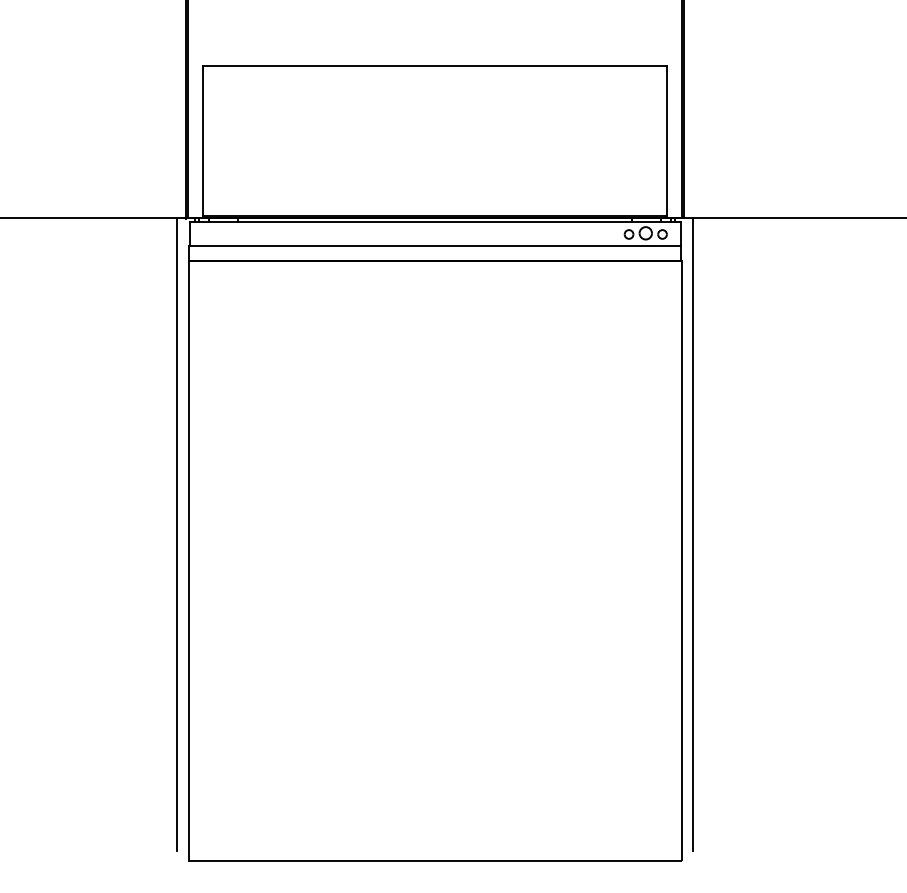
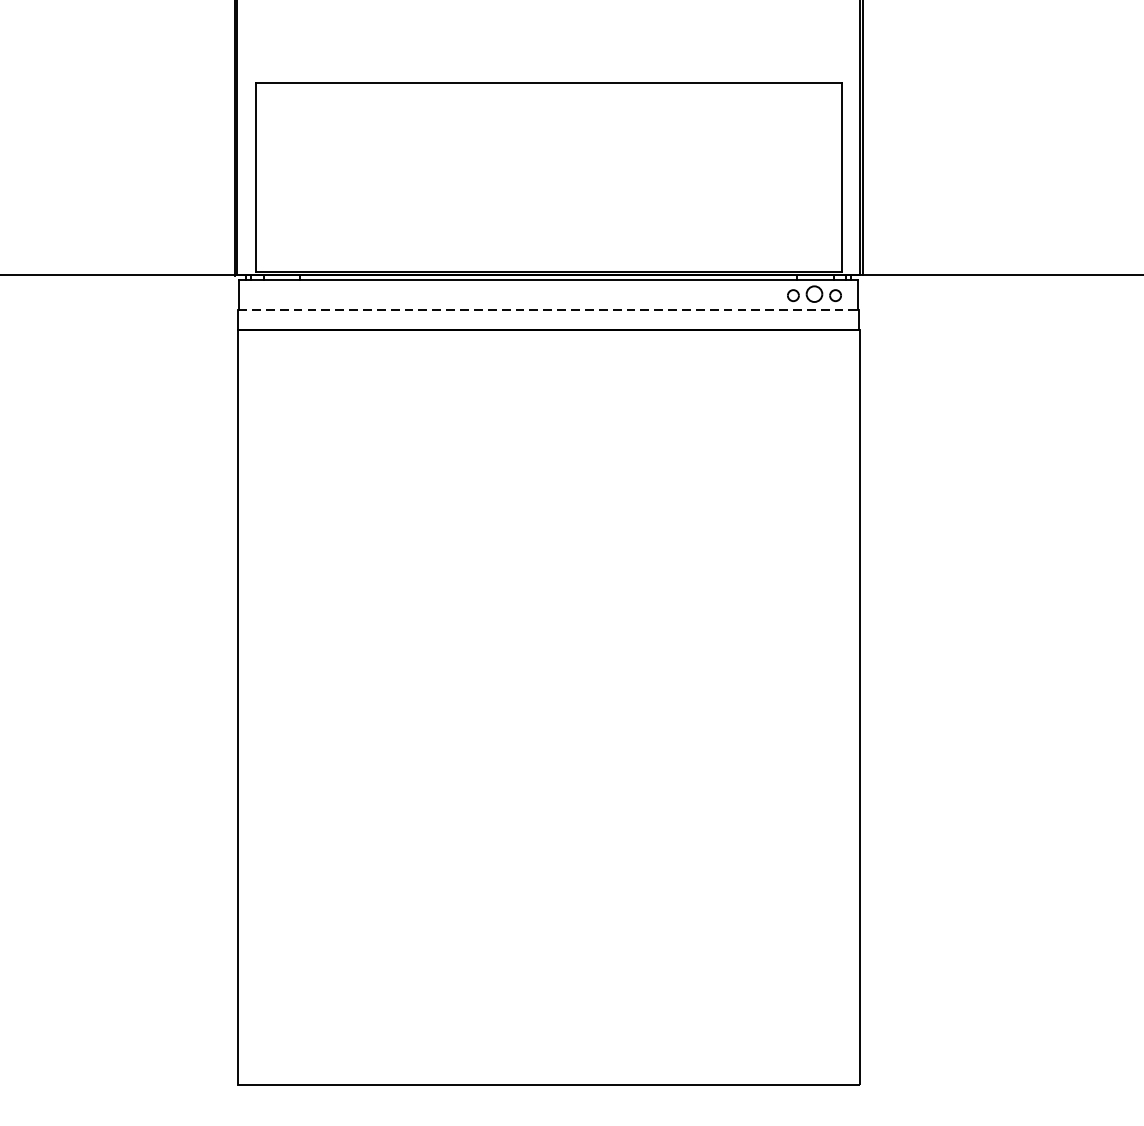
line: (435, 245) -> (549, 309), solid -> dashed
line: (176, 534) -> (222, 673), removed
line: (693, 534) -> (874, 673), removed

